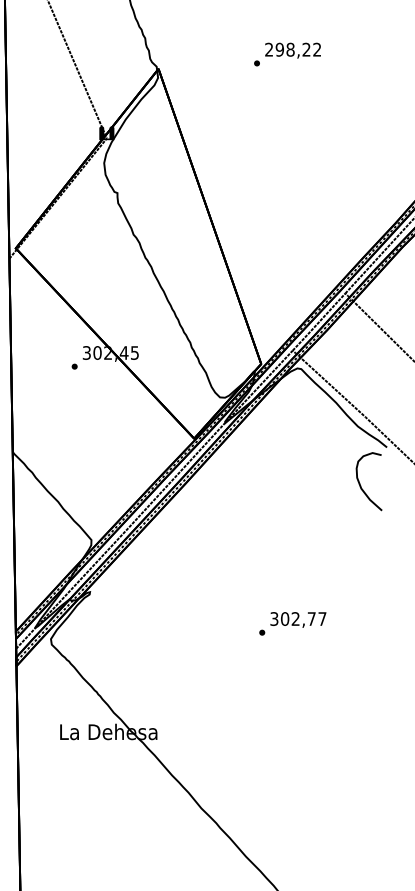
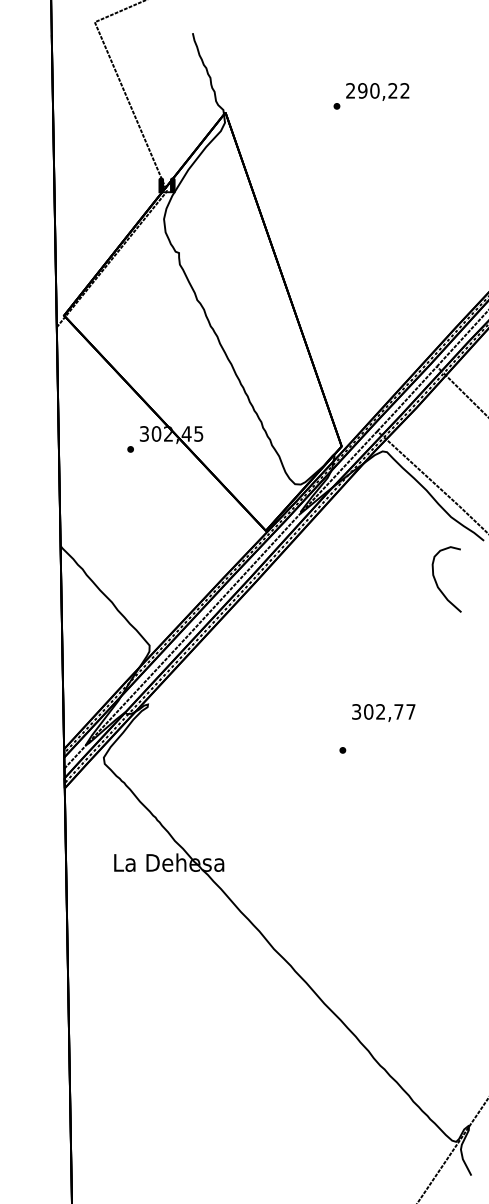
text: (290, 49) -> (374, 90), 298,22 -> 290,22
curve: (360, 485) -> (437, 583), moved
text: (298, 619) -> (383, 712), moved

